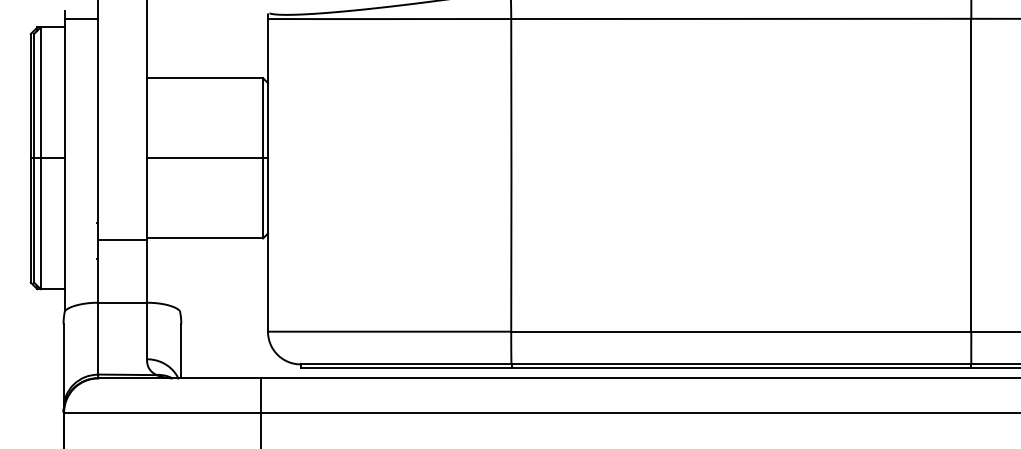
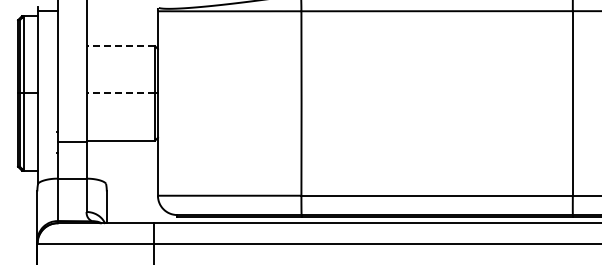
line: (204, 78) -> (120, 46), solid -> dashed
line: (204, 158) -> (120, 93), solid -> dashed

